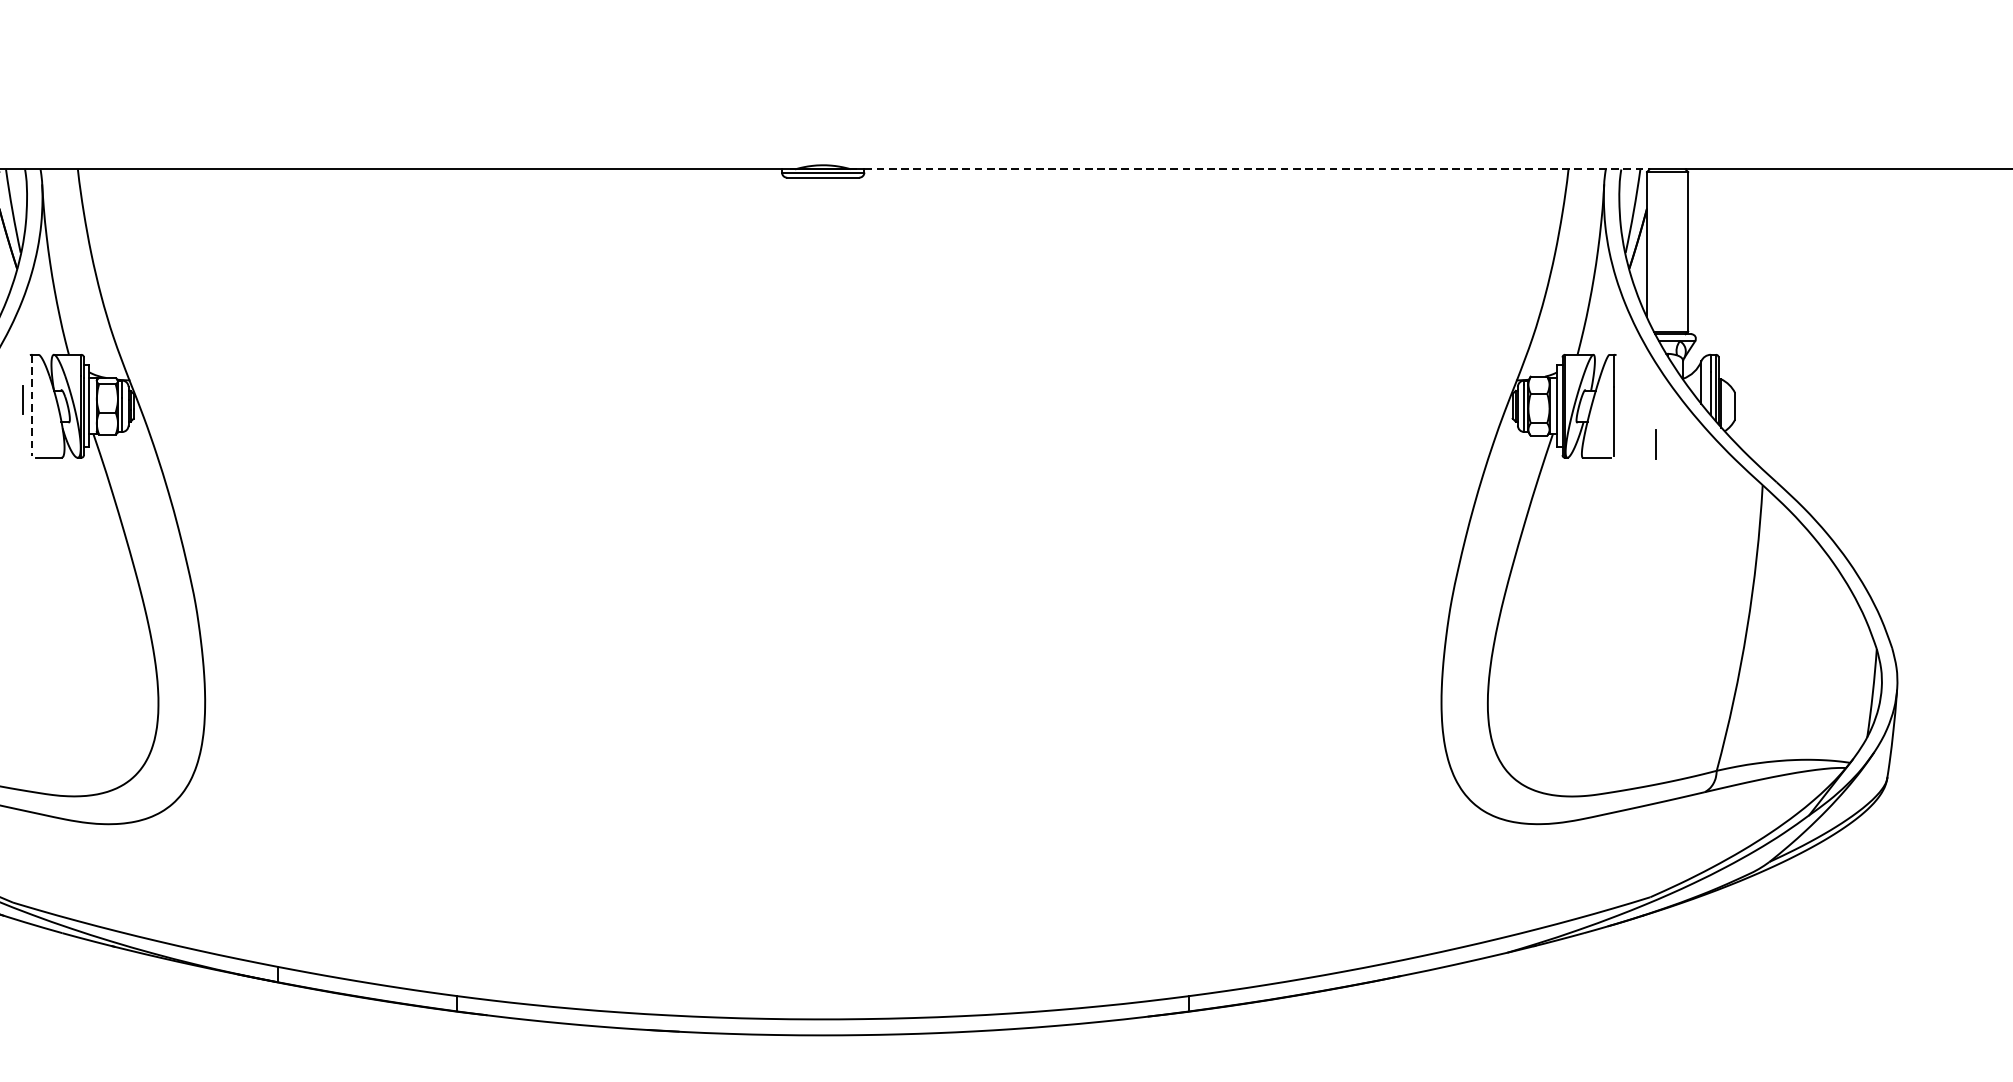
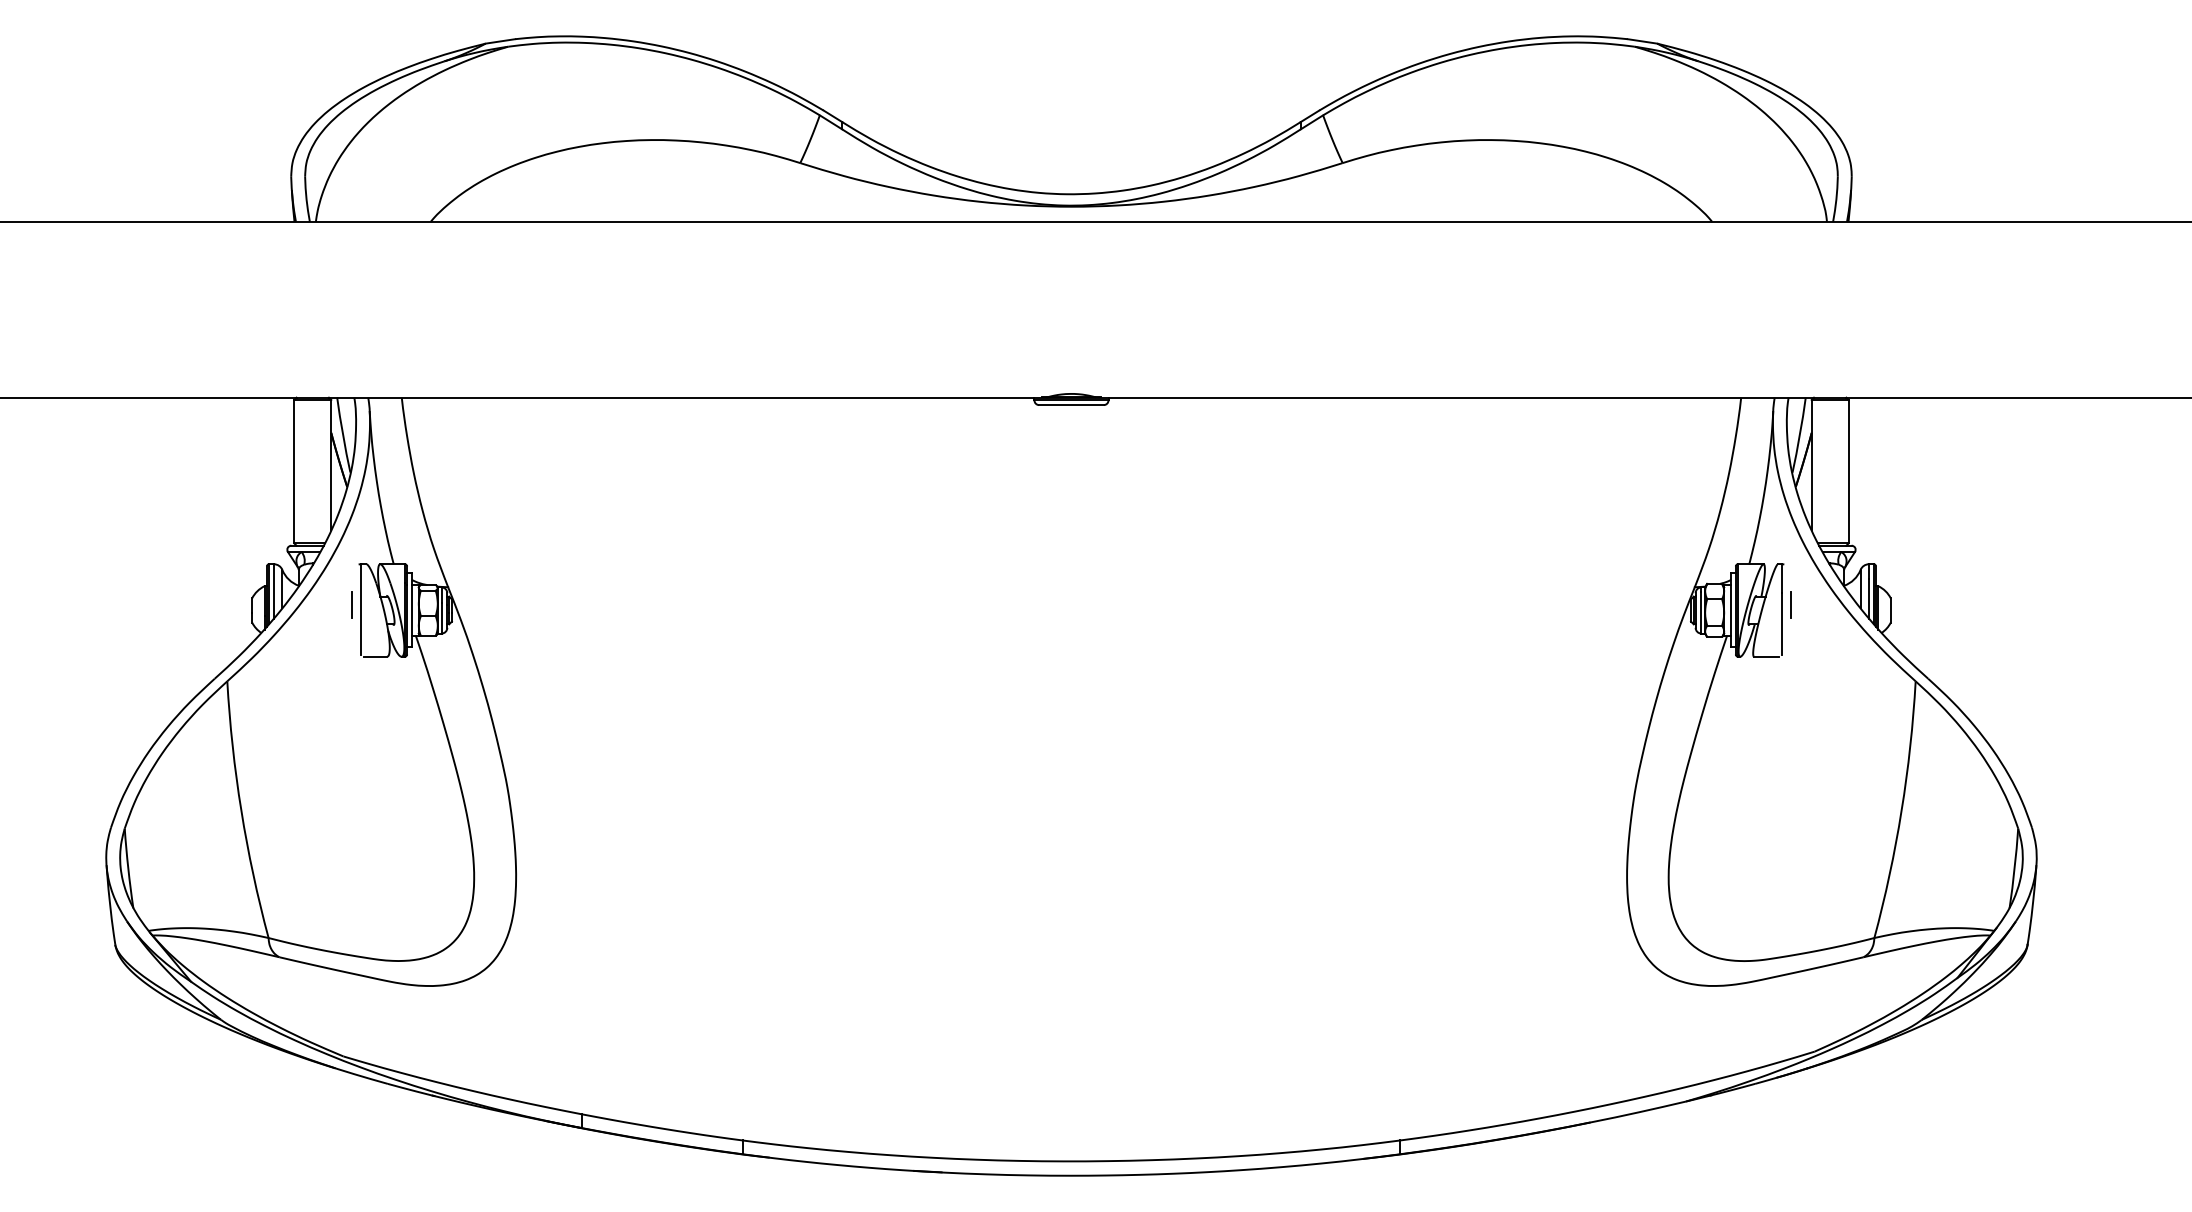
line: (1257, 169) -> (1461, 397), dashed -> solid
line: (31, 406) -> (360, 610), dashed -> solid
line: (1655, 444) -> (1790, 604), moved

